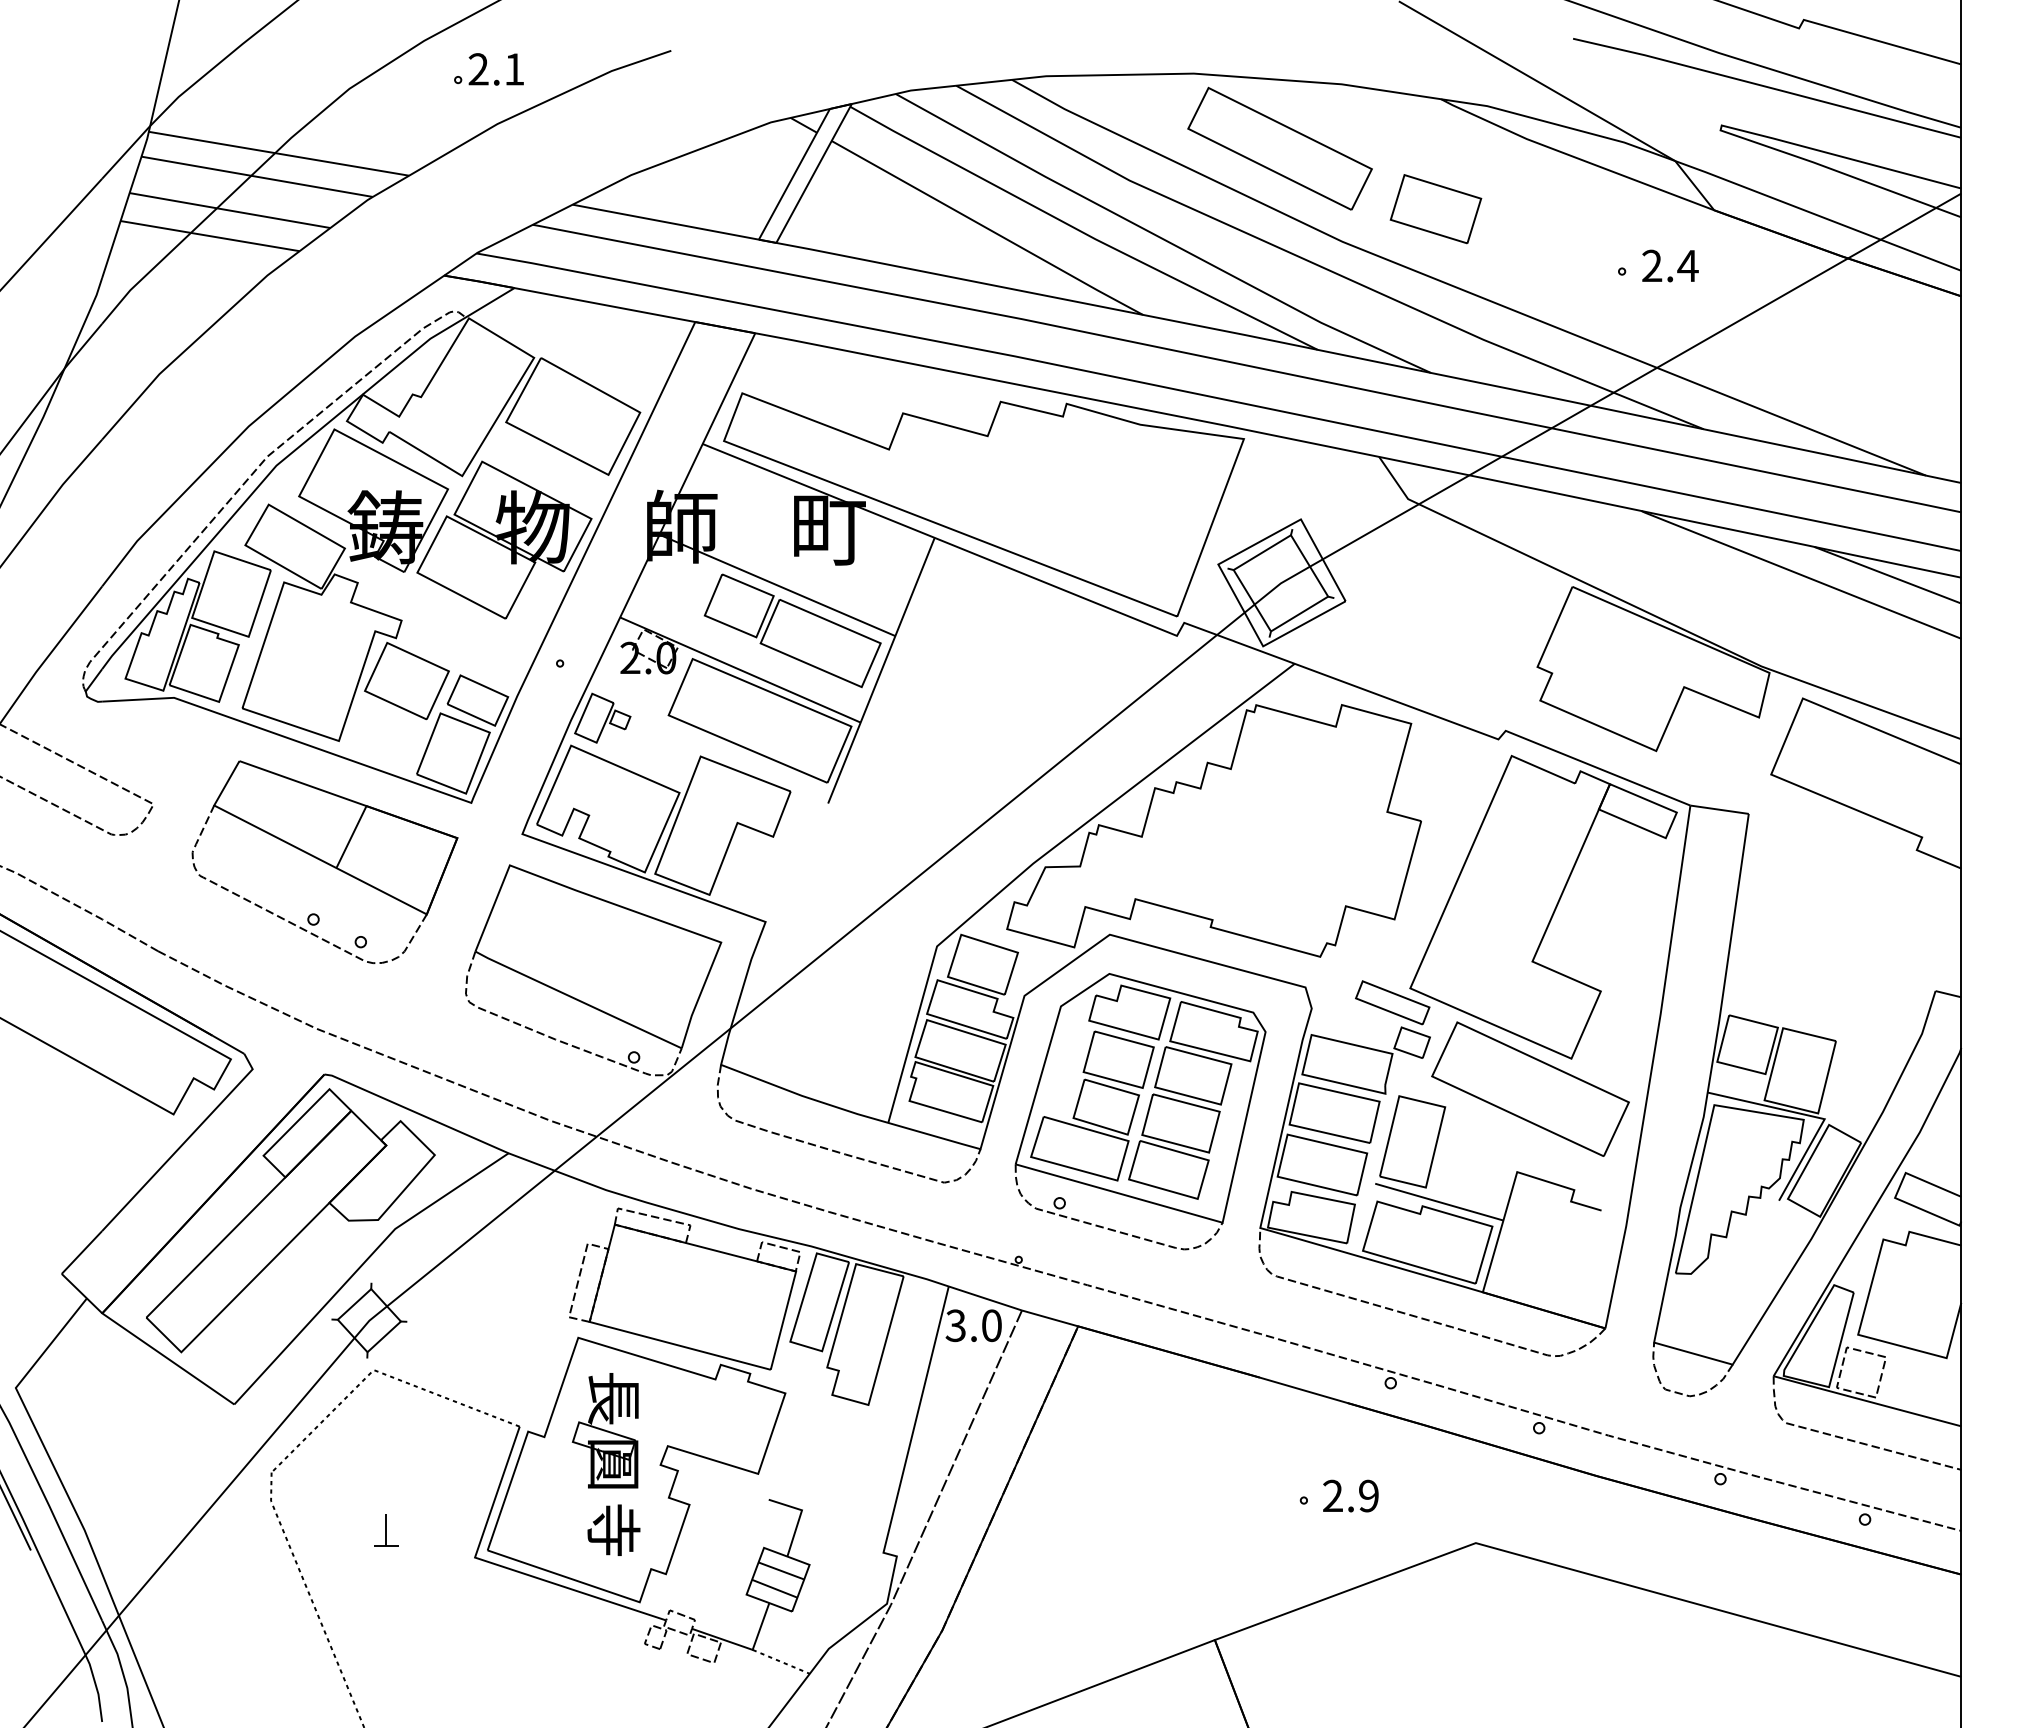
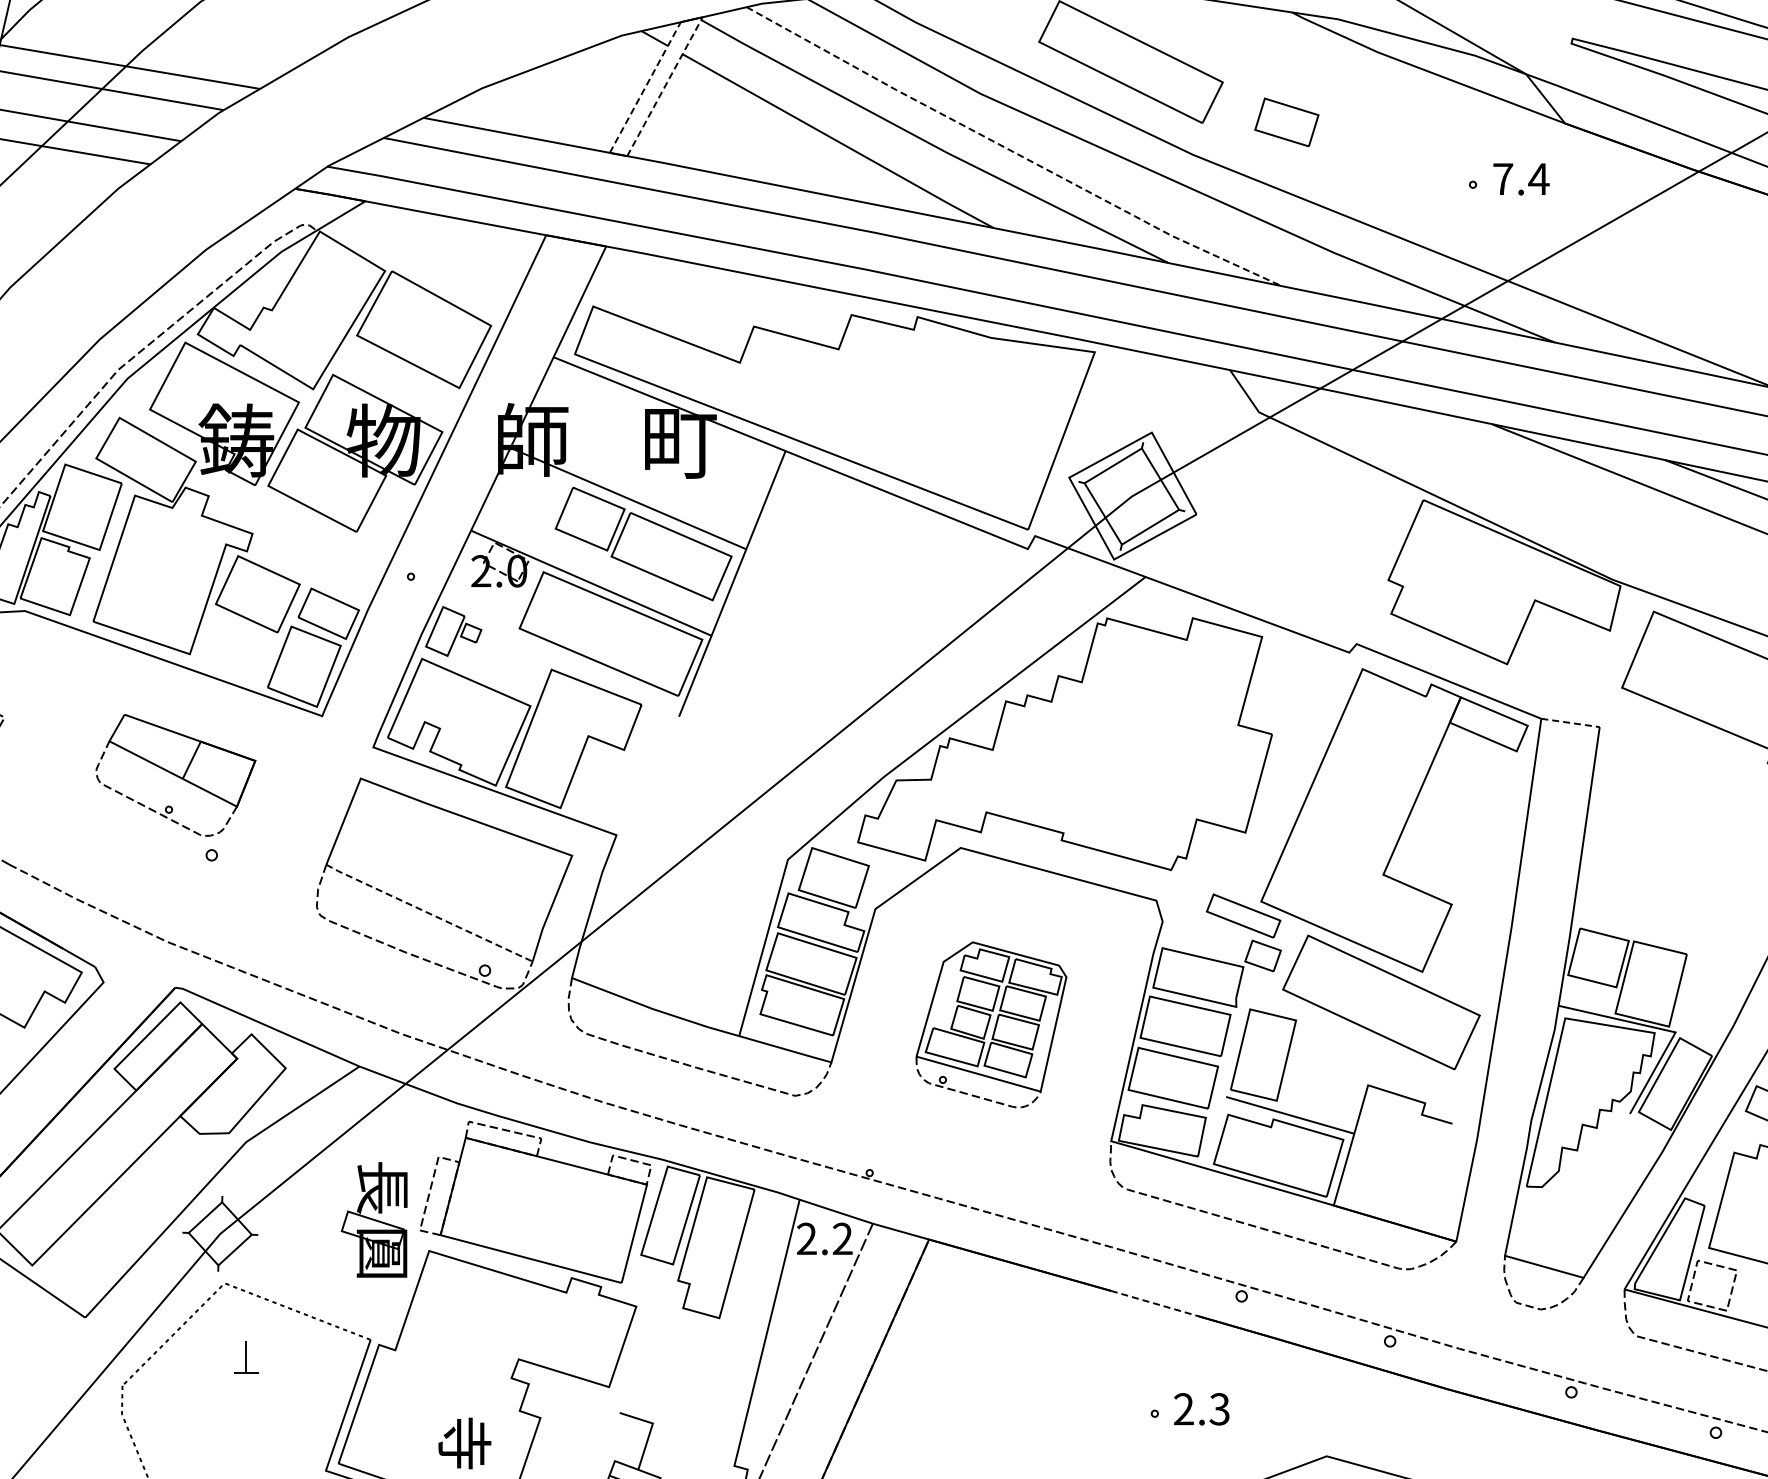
line: (814, 171) -> (665, 84), solid -> dashed
line: (795, 173) -> (646, 86), solid -> dashed
part: (1435, 209) -> (1286, 122), size x0.7
line: (1161, 238) -> (1012, 151), solid -> dashed
text: (1652, 265) -> (1503, 178), 2.4 -> 7.4
line: (1720, 809) -> (1571, 722), solid -> dashed
part: (324, 861) -> (175, 774), size x0.6
line: (577, 999) -> (428, 912), solid -> dashed
part: (1140, 1111) -> (991, 1024), size x0.6
text: (973, 1325) -> (824, 1238), 3.0 -> 2.2
line: (1303, 1390) -> (1154, 1303), solid -> dashed
part: (604, 1430) -> (373, 1219), moved
text: (1368, 1496) -> (1219, 1409), 2.9 -> 2.3
part: (386, 1530) -> (246, 1357), moved

